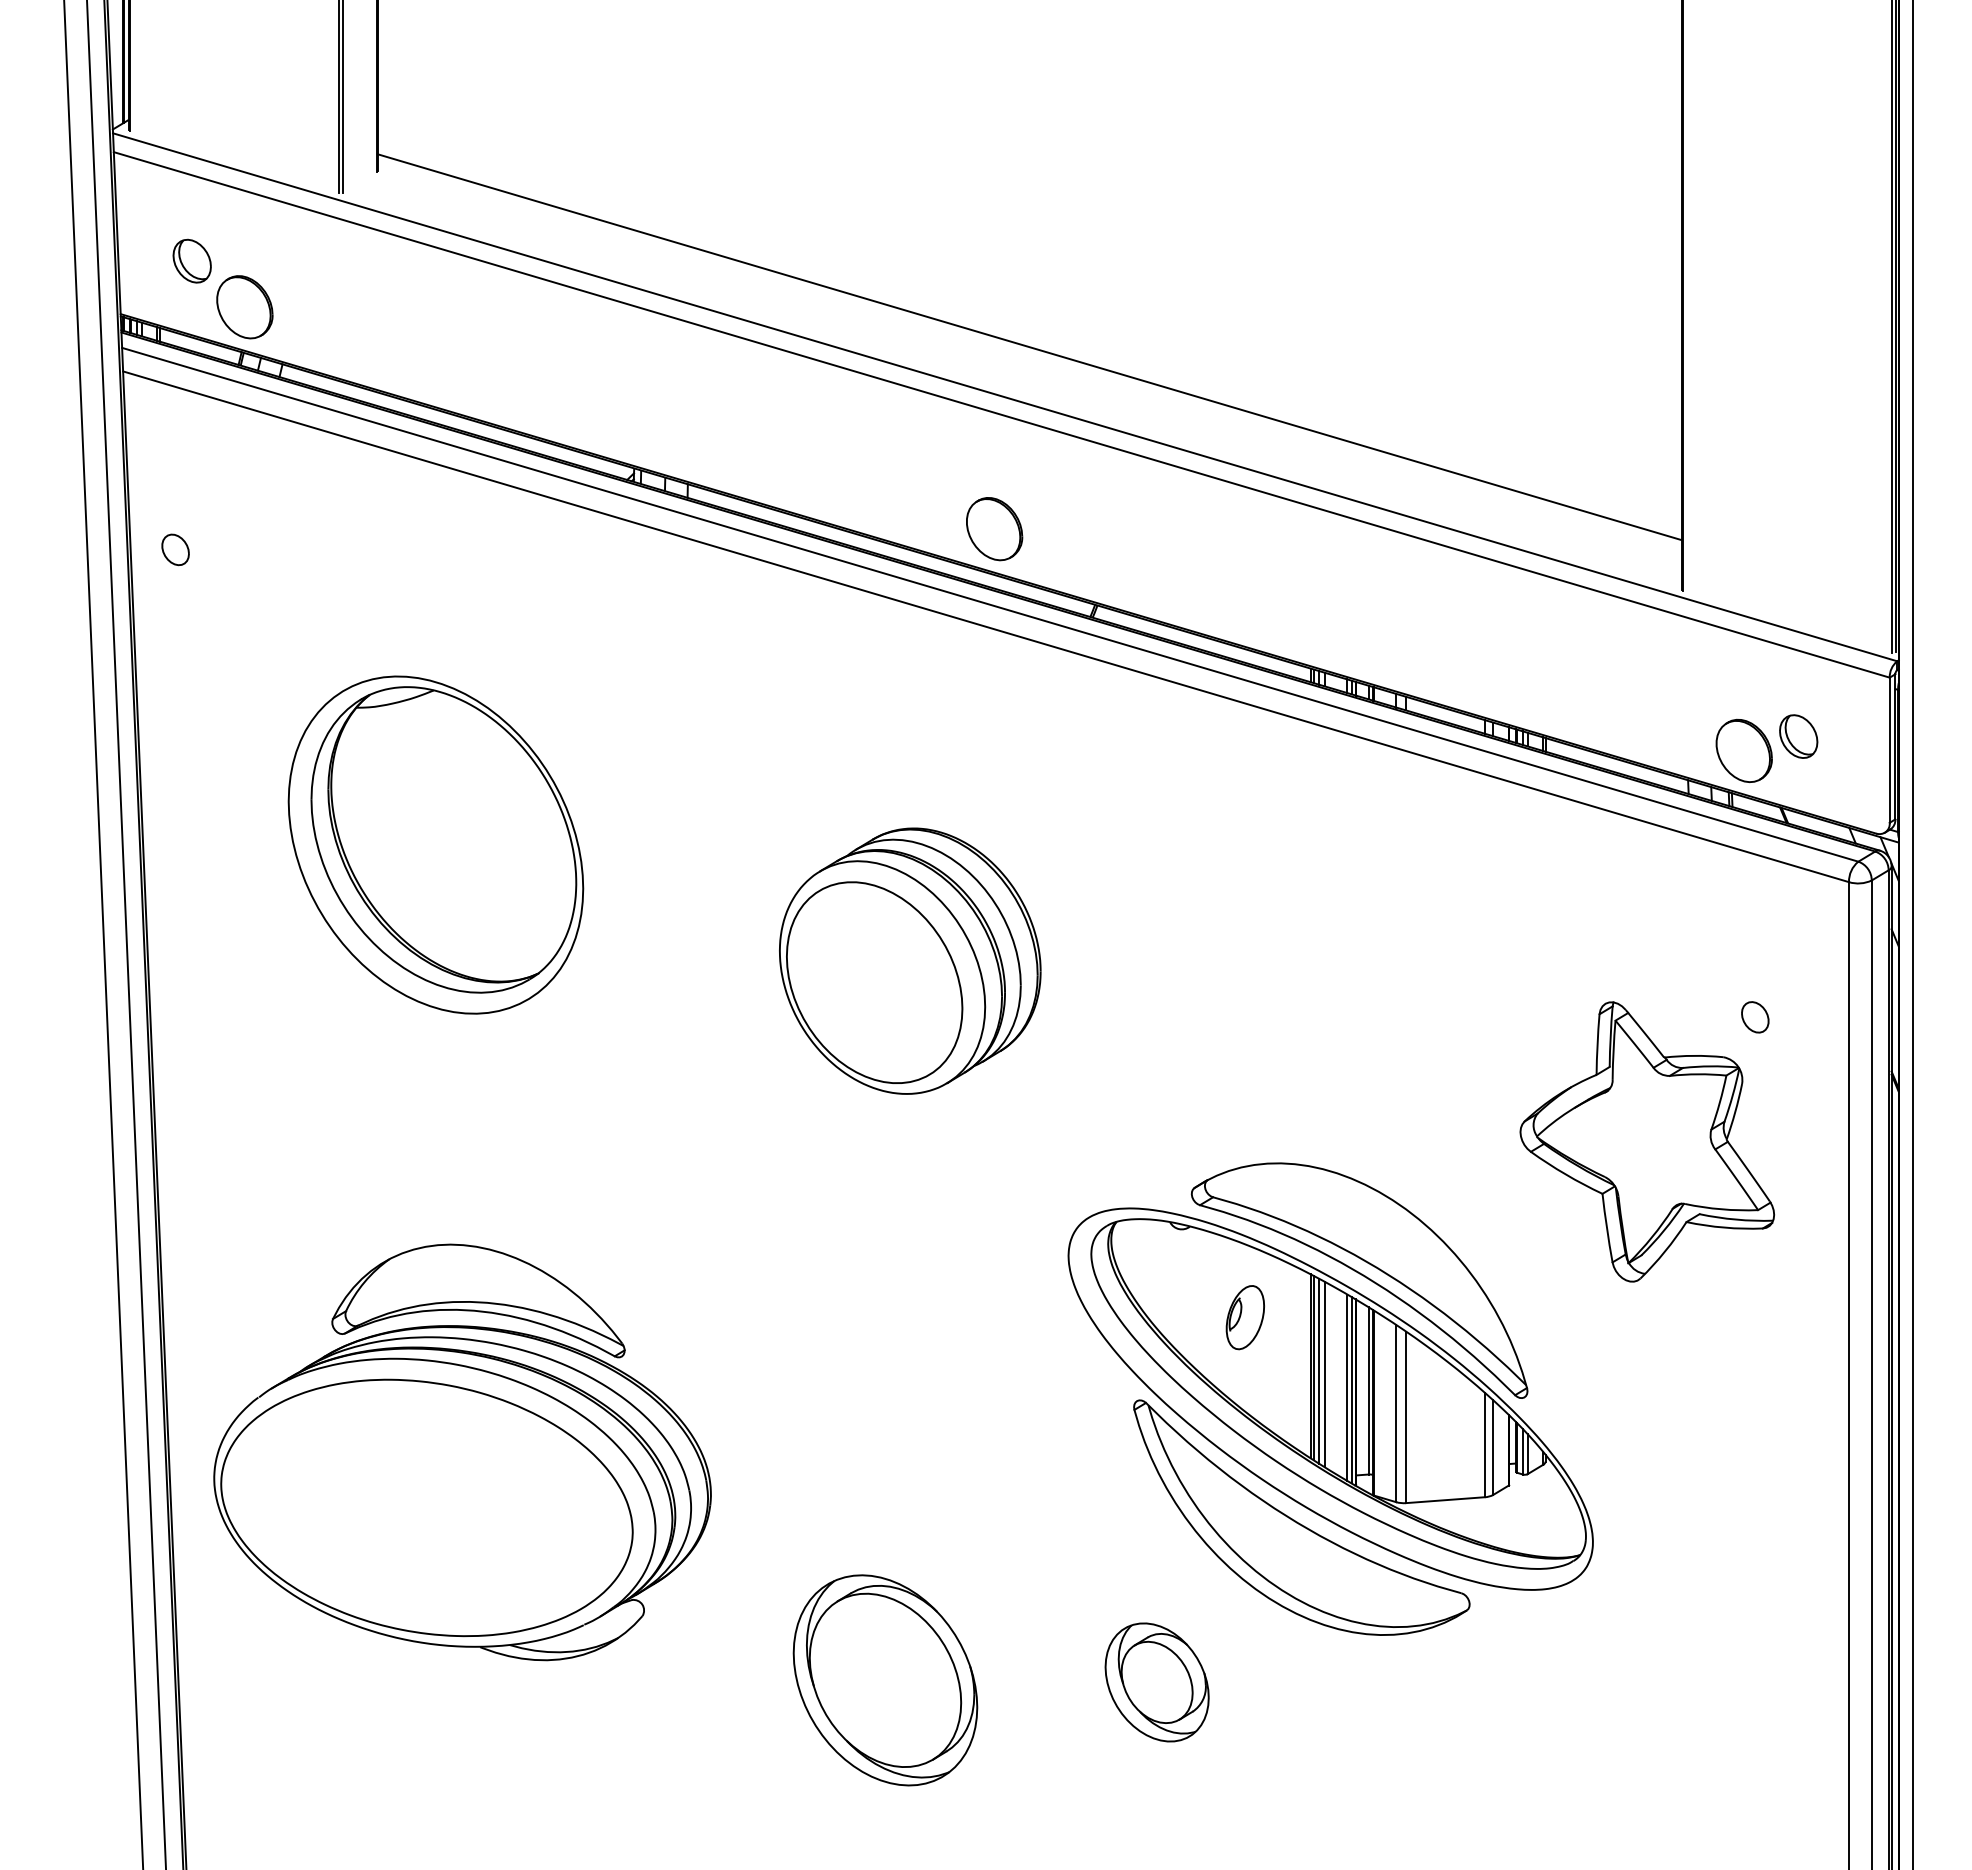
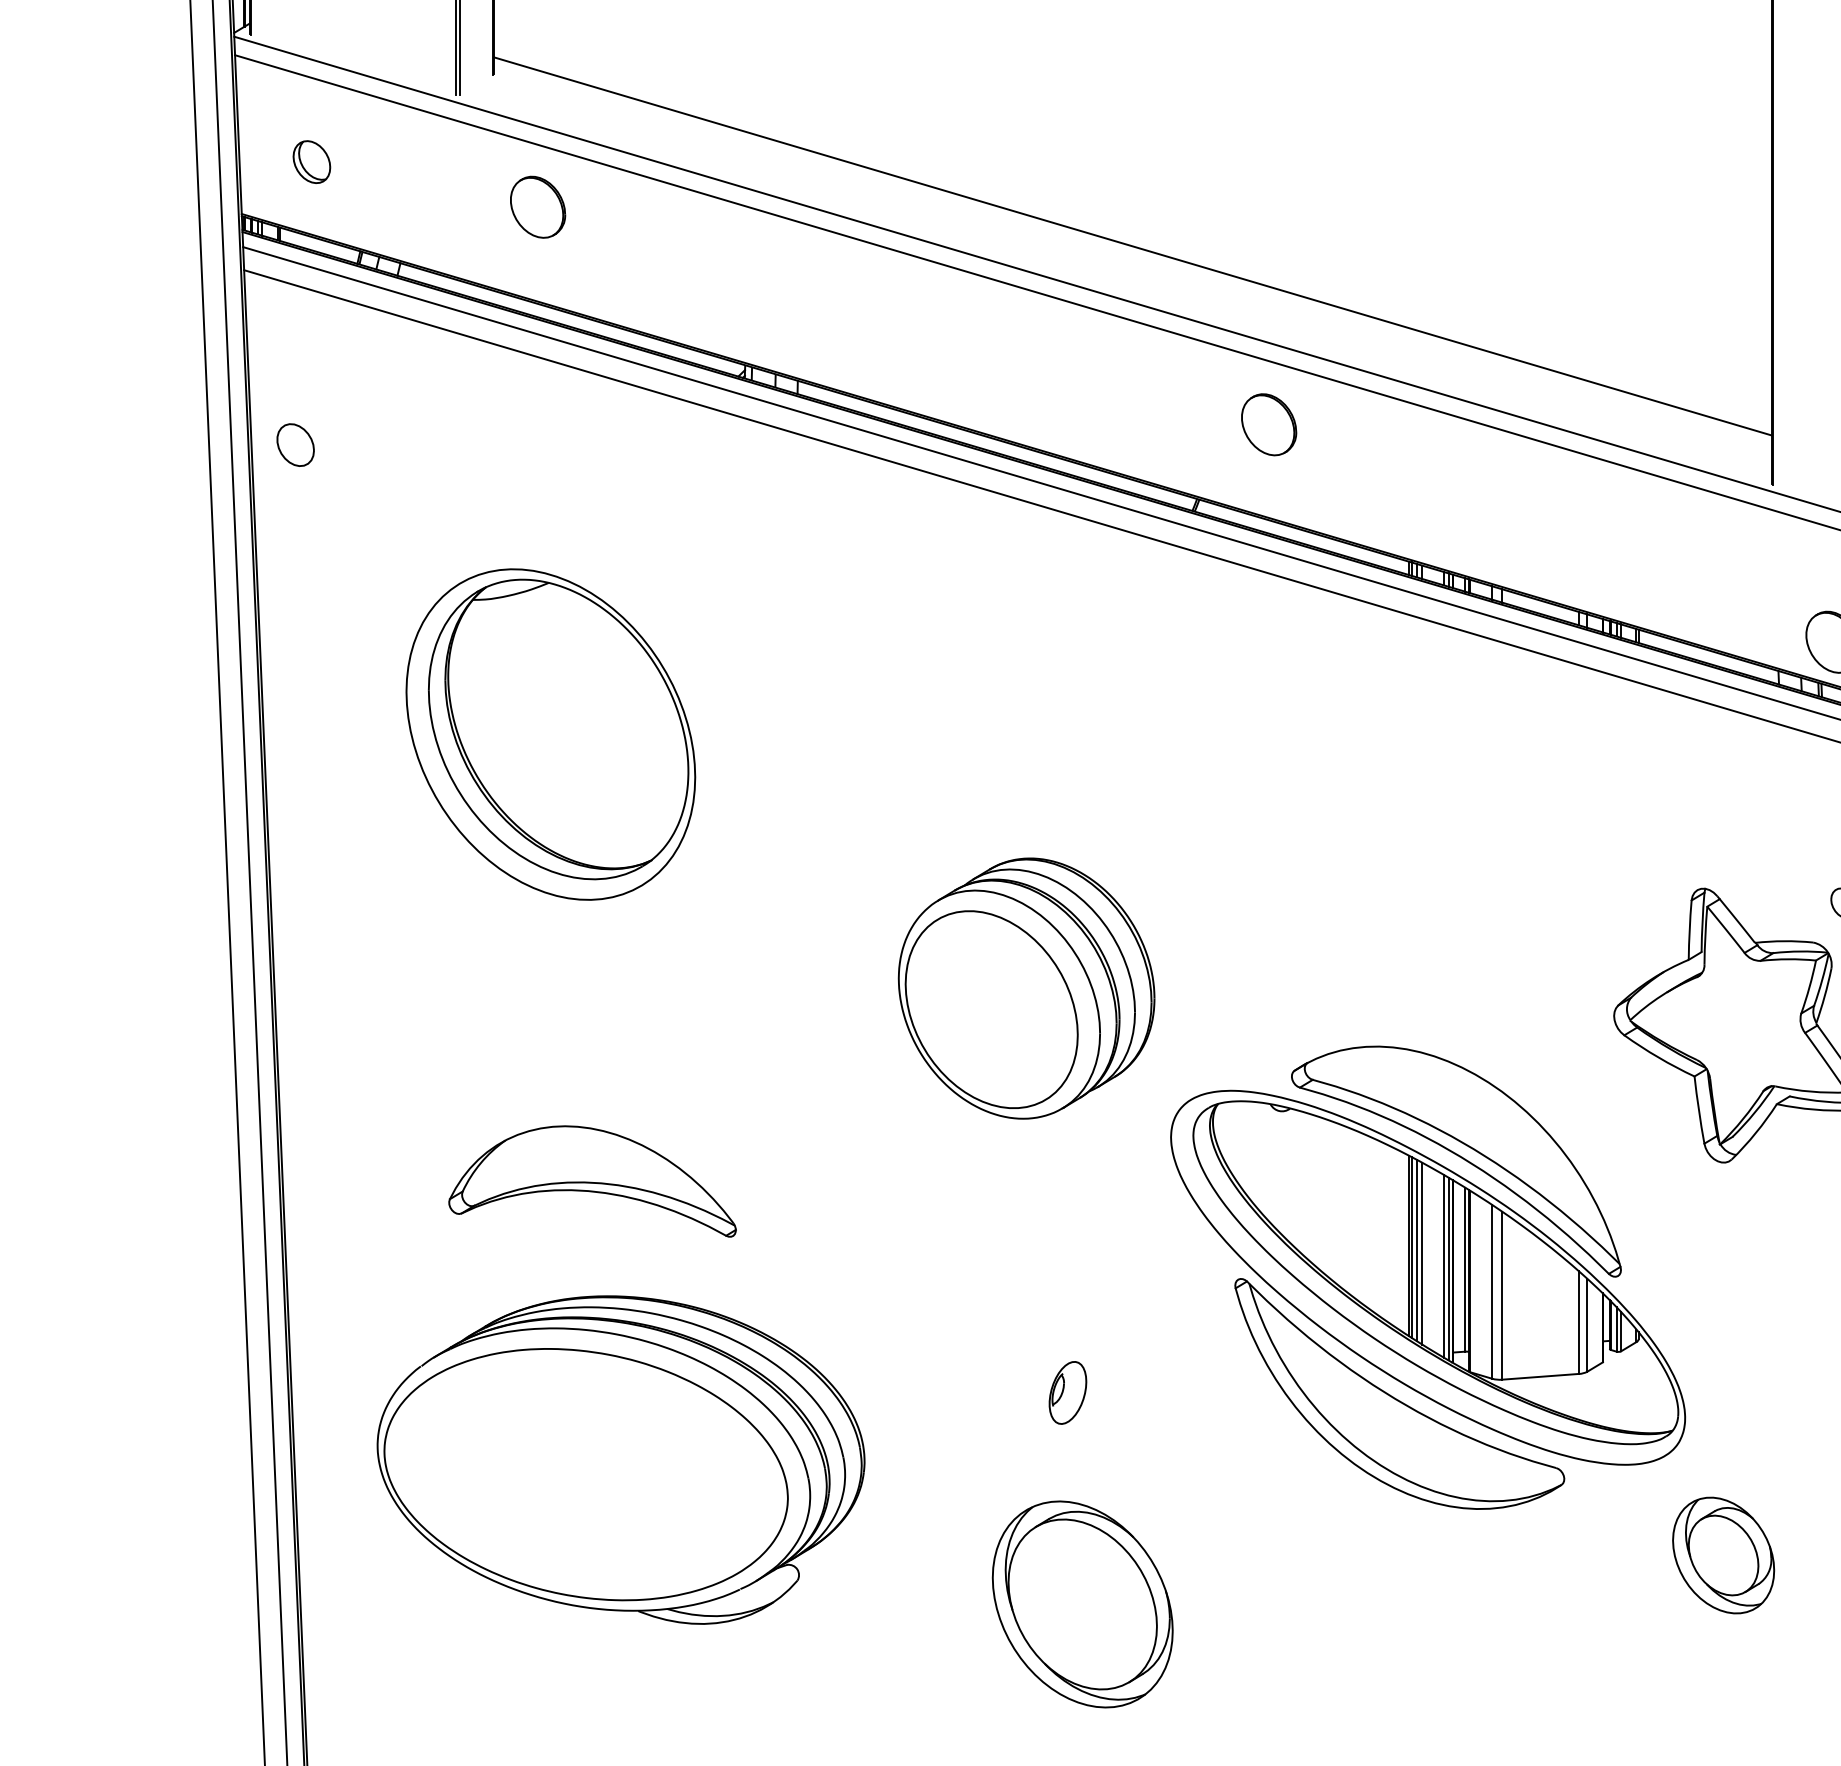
part: (244, 307) -> (537, 207), moved
part: (994, 529) -> (1269, 425), moved
part: (175, 549) -> (295, 444), size x1.4
part: (910, 960) -> (1026, 987), moved
part: (1244, 1317) -> (1067, 1392), moved
part: (462, 1493) -> (620, 1460), moved
part: (885, 1680) -> (1082, 1604), moved
part: (1156, 1682) -> (1722, 1555), moved

